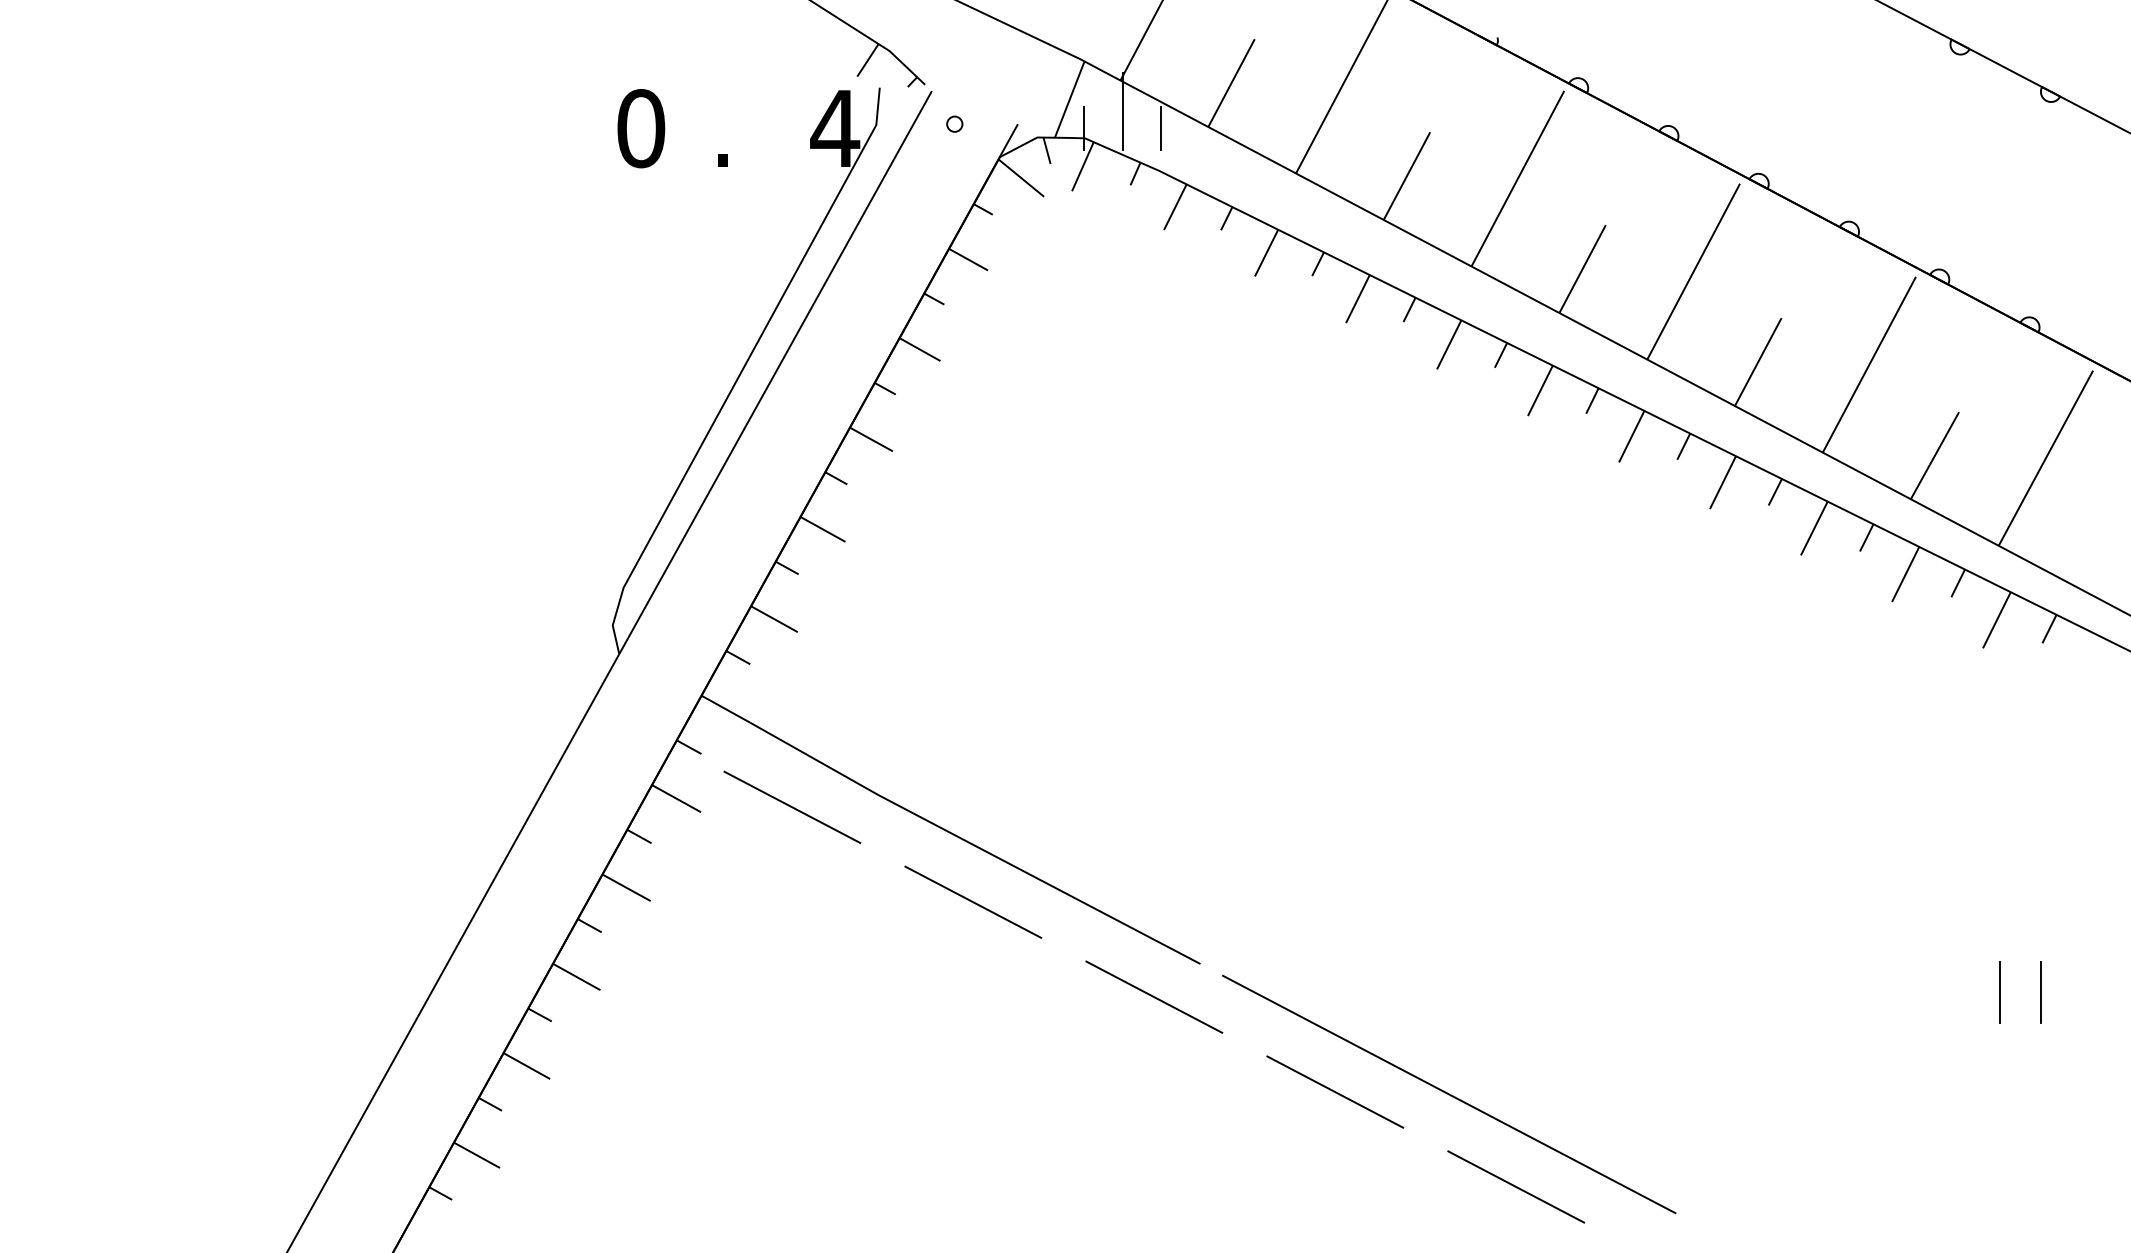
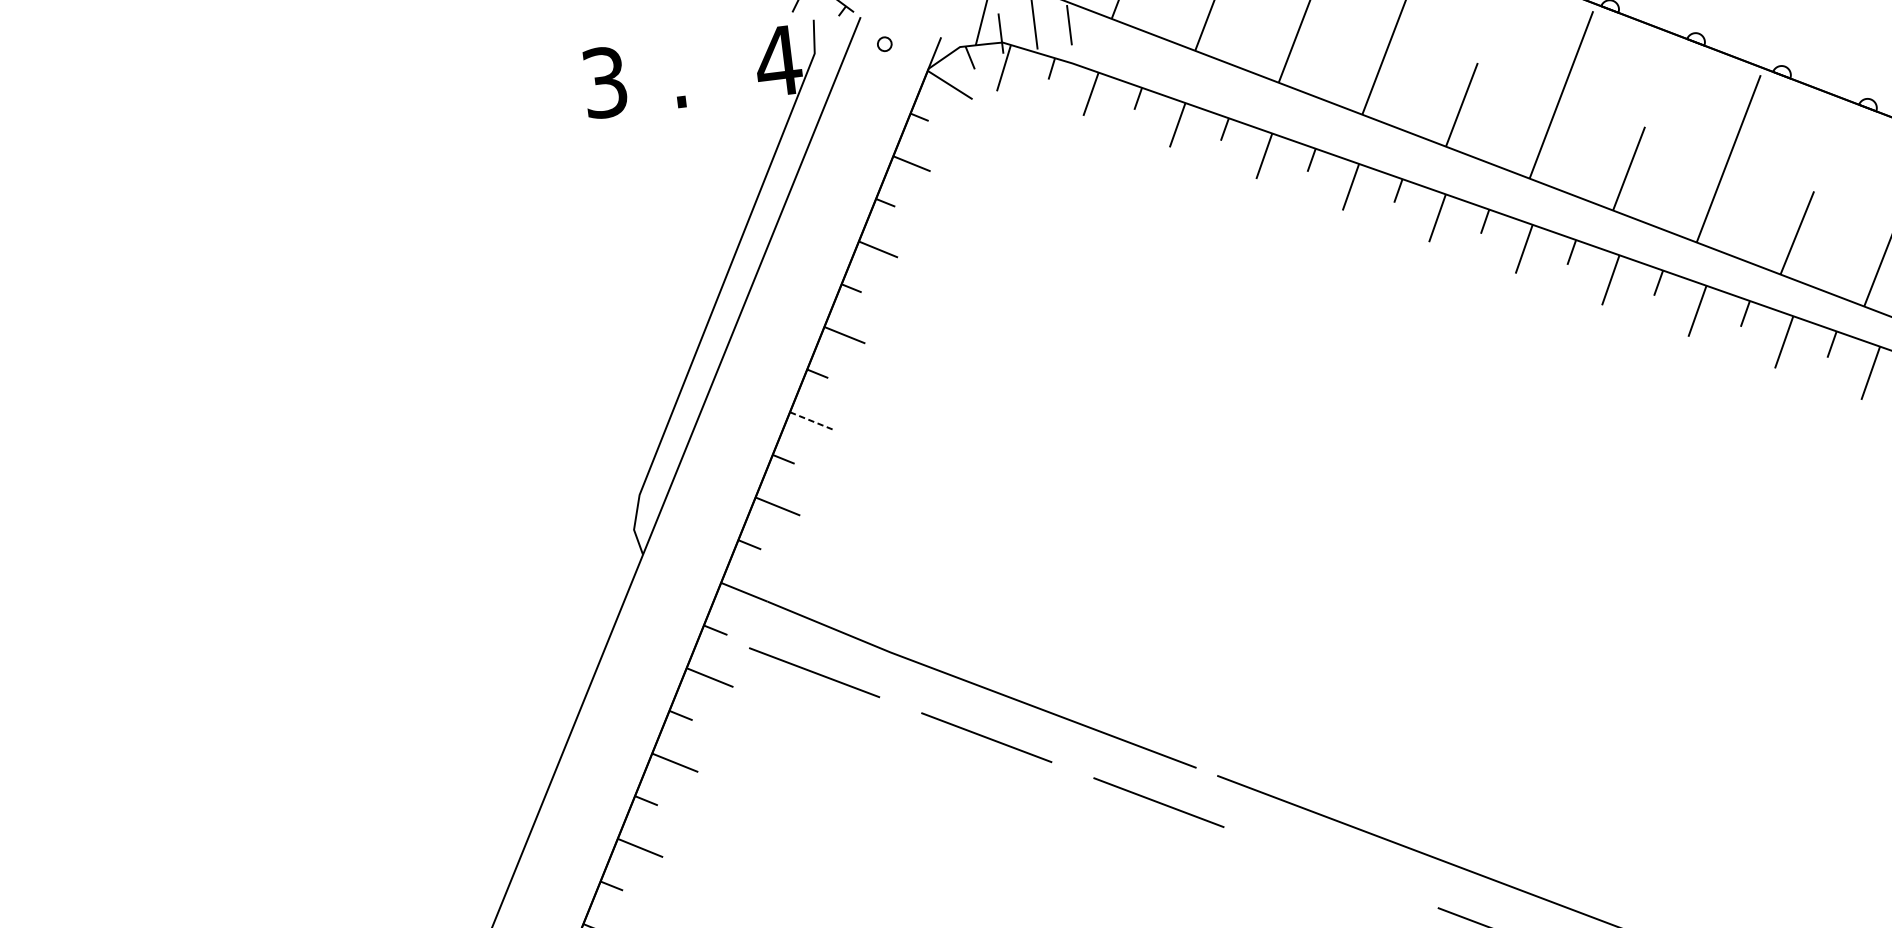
text: (641, 128) -> (605, 82), 0 -> 3
line: (823, 529) -> (811, 420), solid -> dashed
line: (1335, 1091) -> (1331, 867), removed

